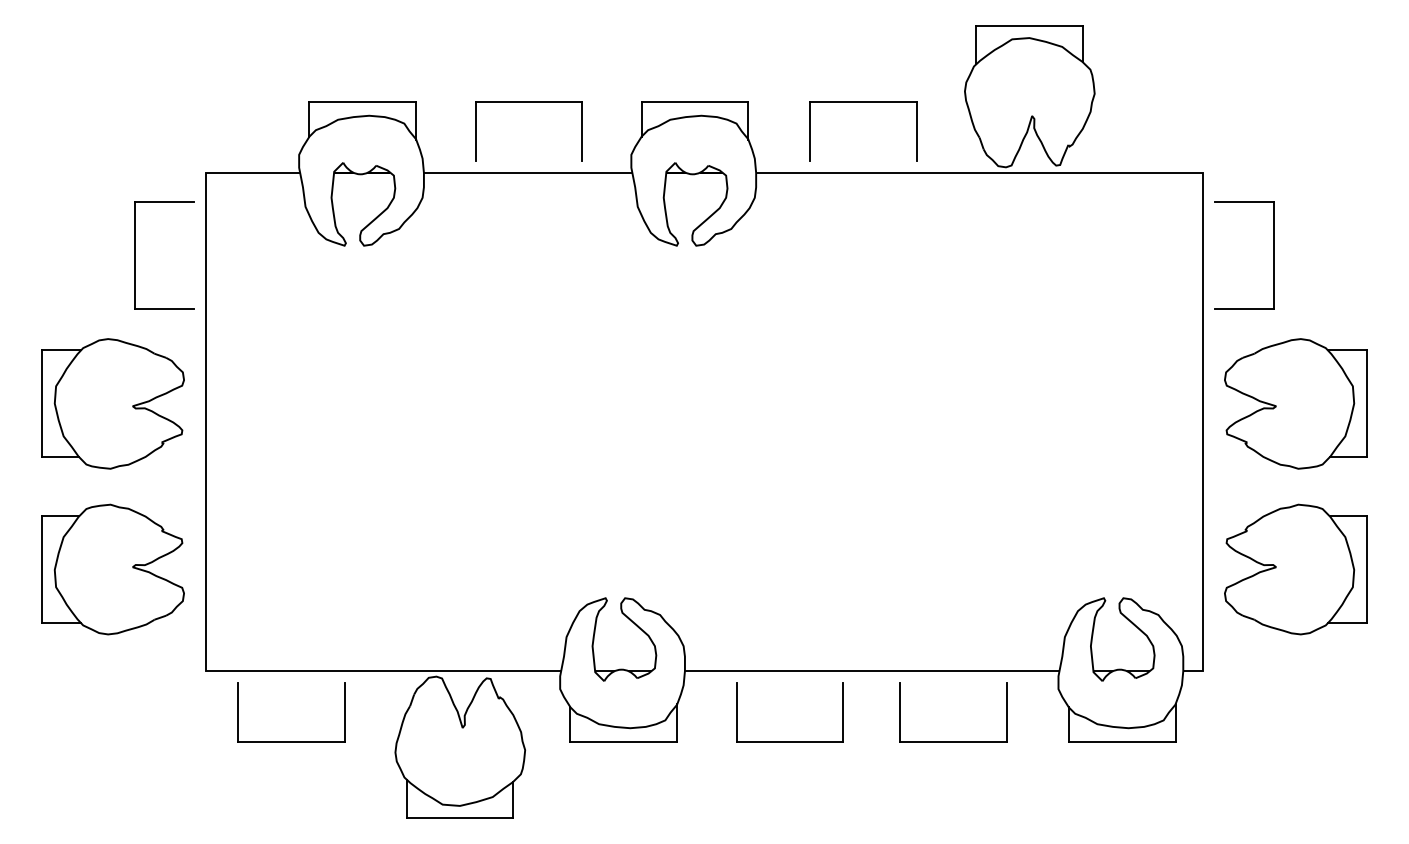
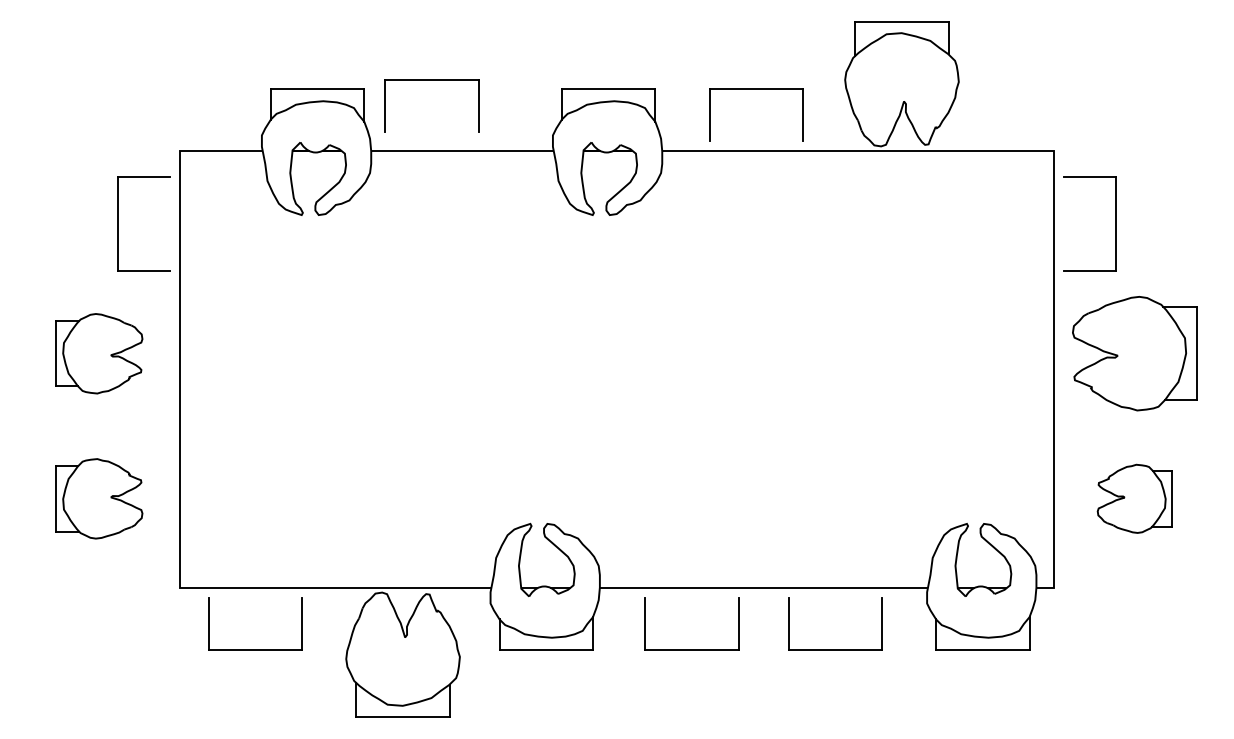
part: (528, 102) -> (431, 80), moved
part: (112, 403) -> (98, 353), size x0.7
part: (112, 569) -> (98, 498), size x0.7
part: (1295, 569) -> (1134, 498), size x0.6

